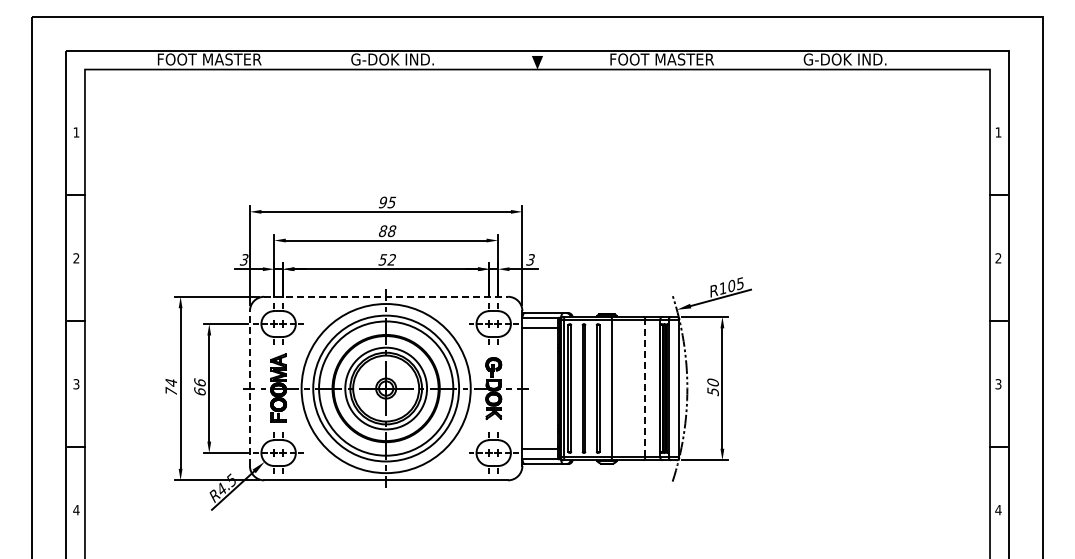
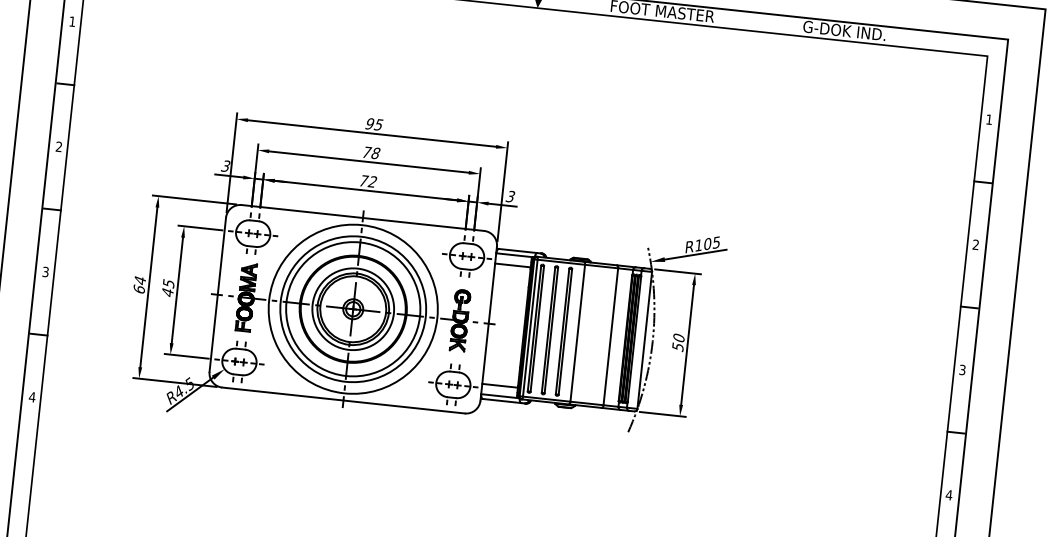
text: (382, 231) -> (366, 152), 88 -> 78
text: (382, 259) -> (363, 180), 52 -> 72
line: (386, 296) -> (363, 217), dashed -> solid
text: (199, 386) -> (167, 287), 66 -> 45
line: (249, 388) -> (217, 294), dashed -> solid
line: (645, 388) -> (611, 336), dashed -> solid
text: (171, 390) -> (139, 288), 74 -> 64

